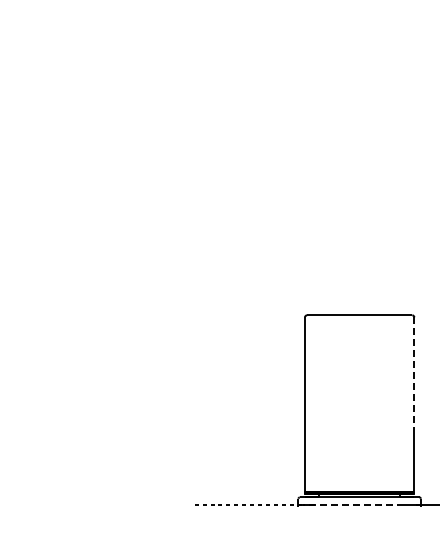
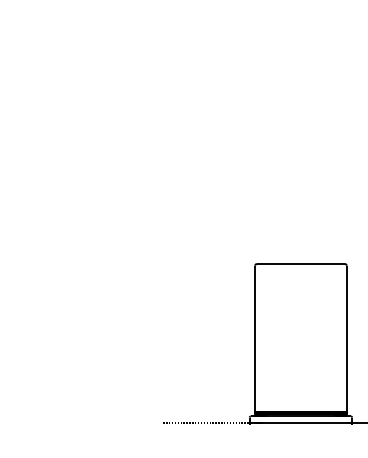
line: (414, 373) -> (346, 312), dashed -> solid
line: (350, 505) -> (293, 423), dashed -> solid

